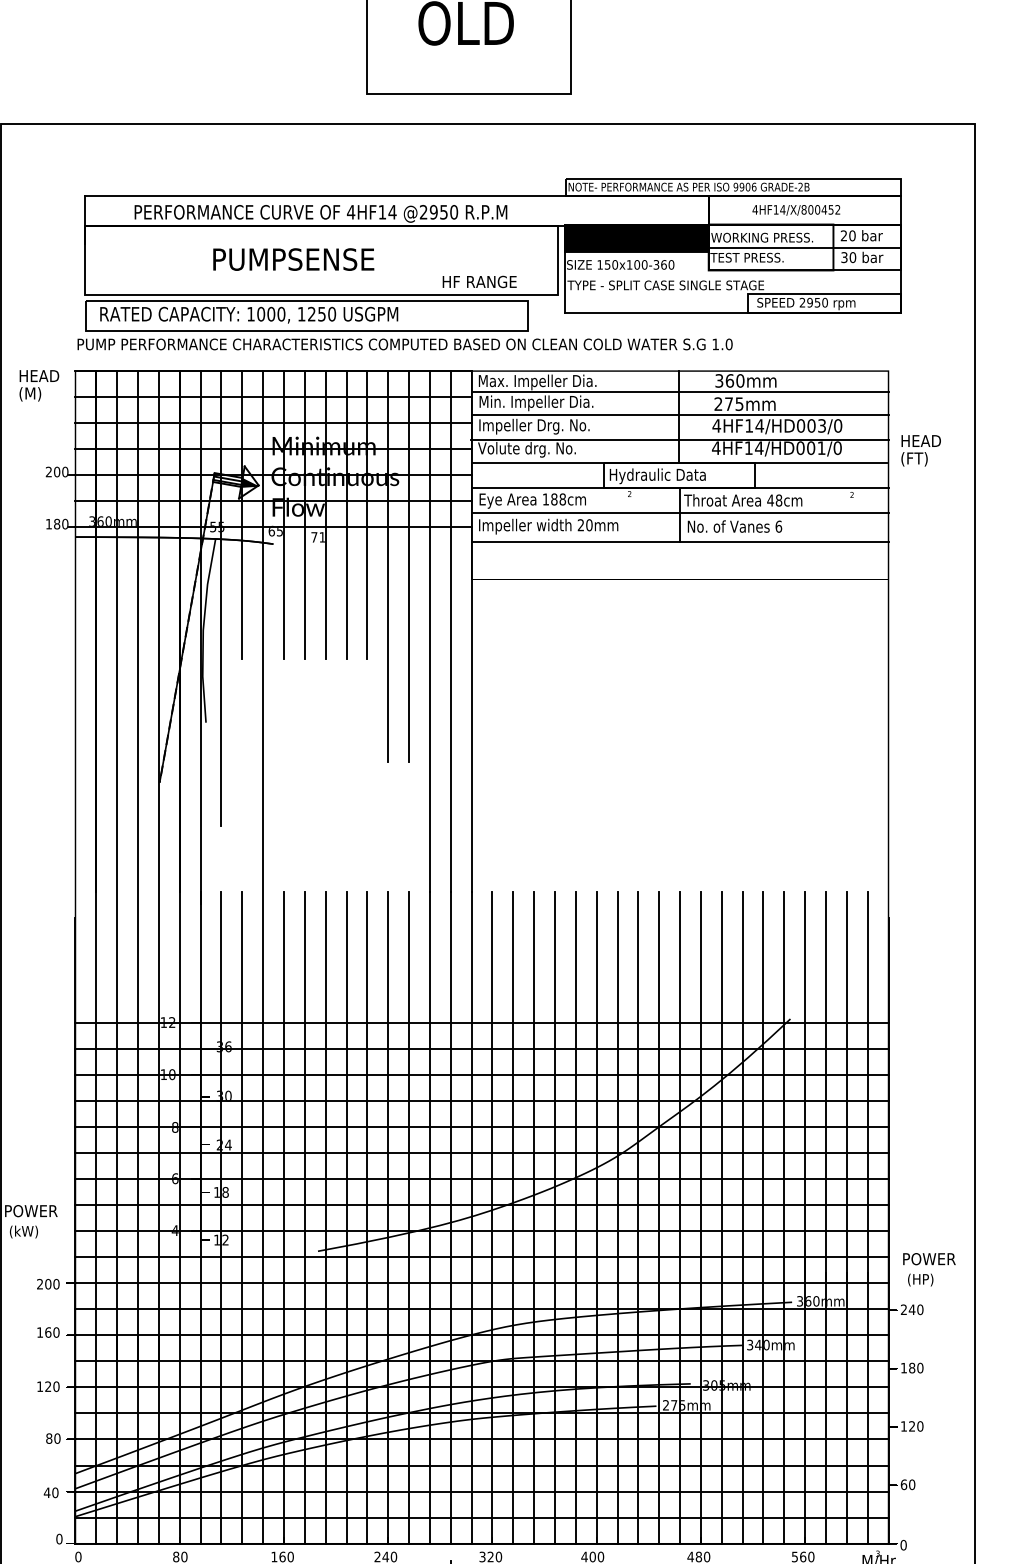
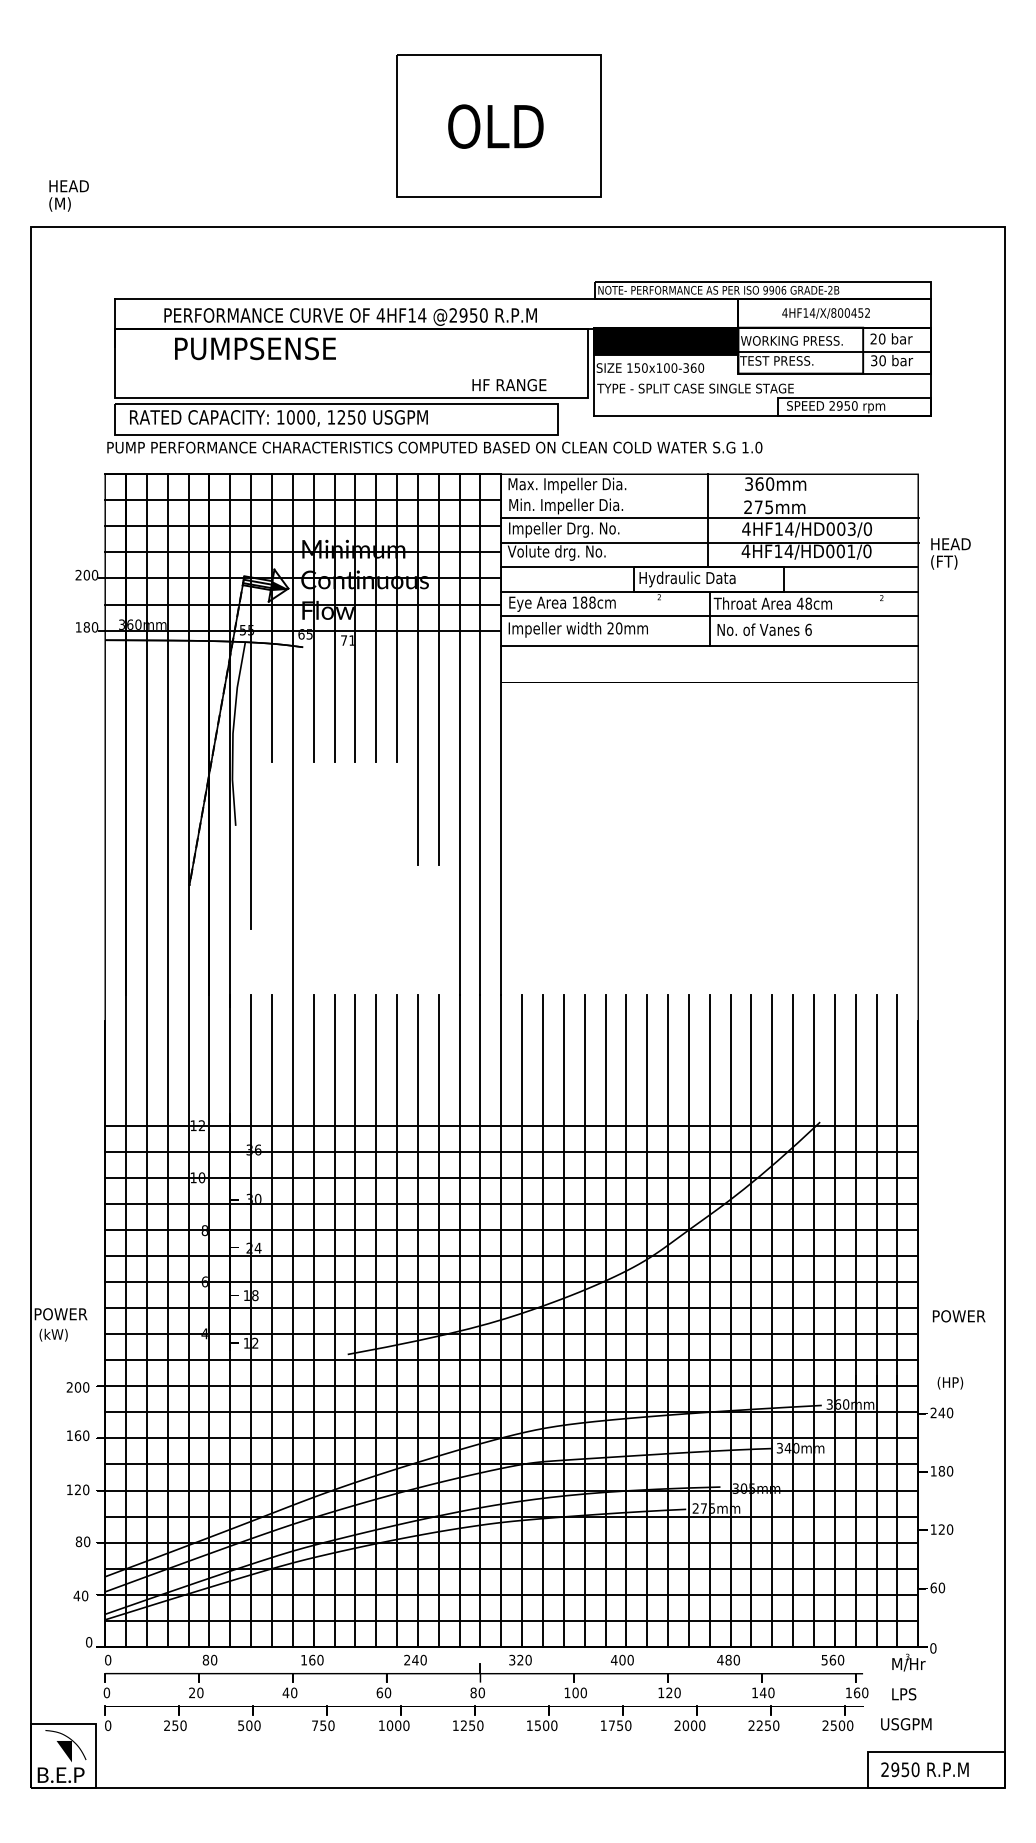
text: (293, 259) -> (255, 348), moved
text: (38, 385) -> (68, 195), moved
line: (679, 392) -> (709, 495), removed
text: (928, 1259) -> (958, 1316), moved

